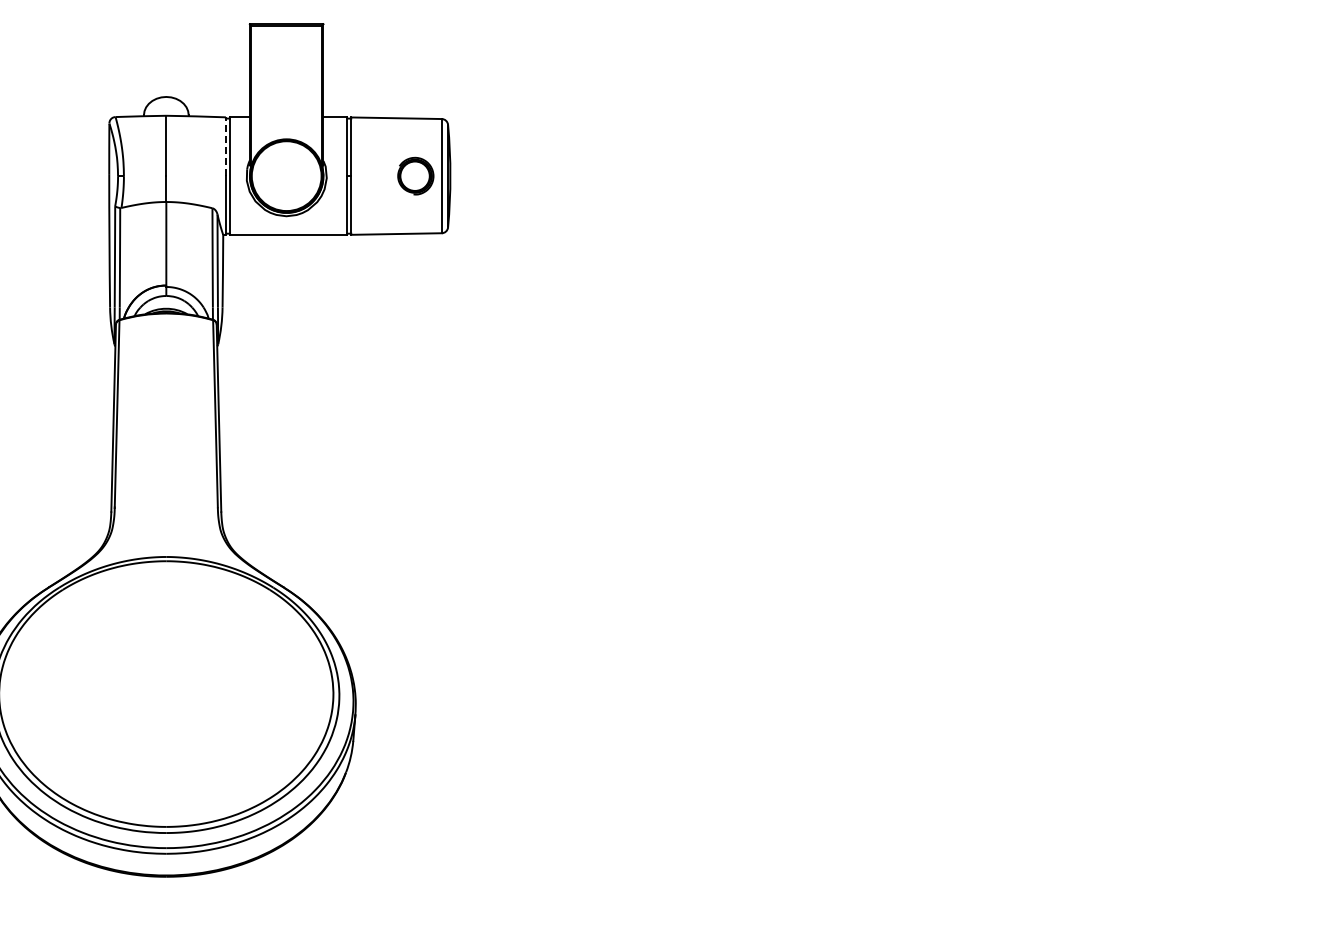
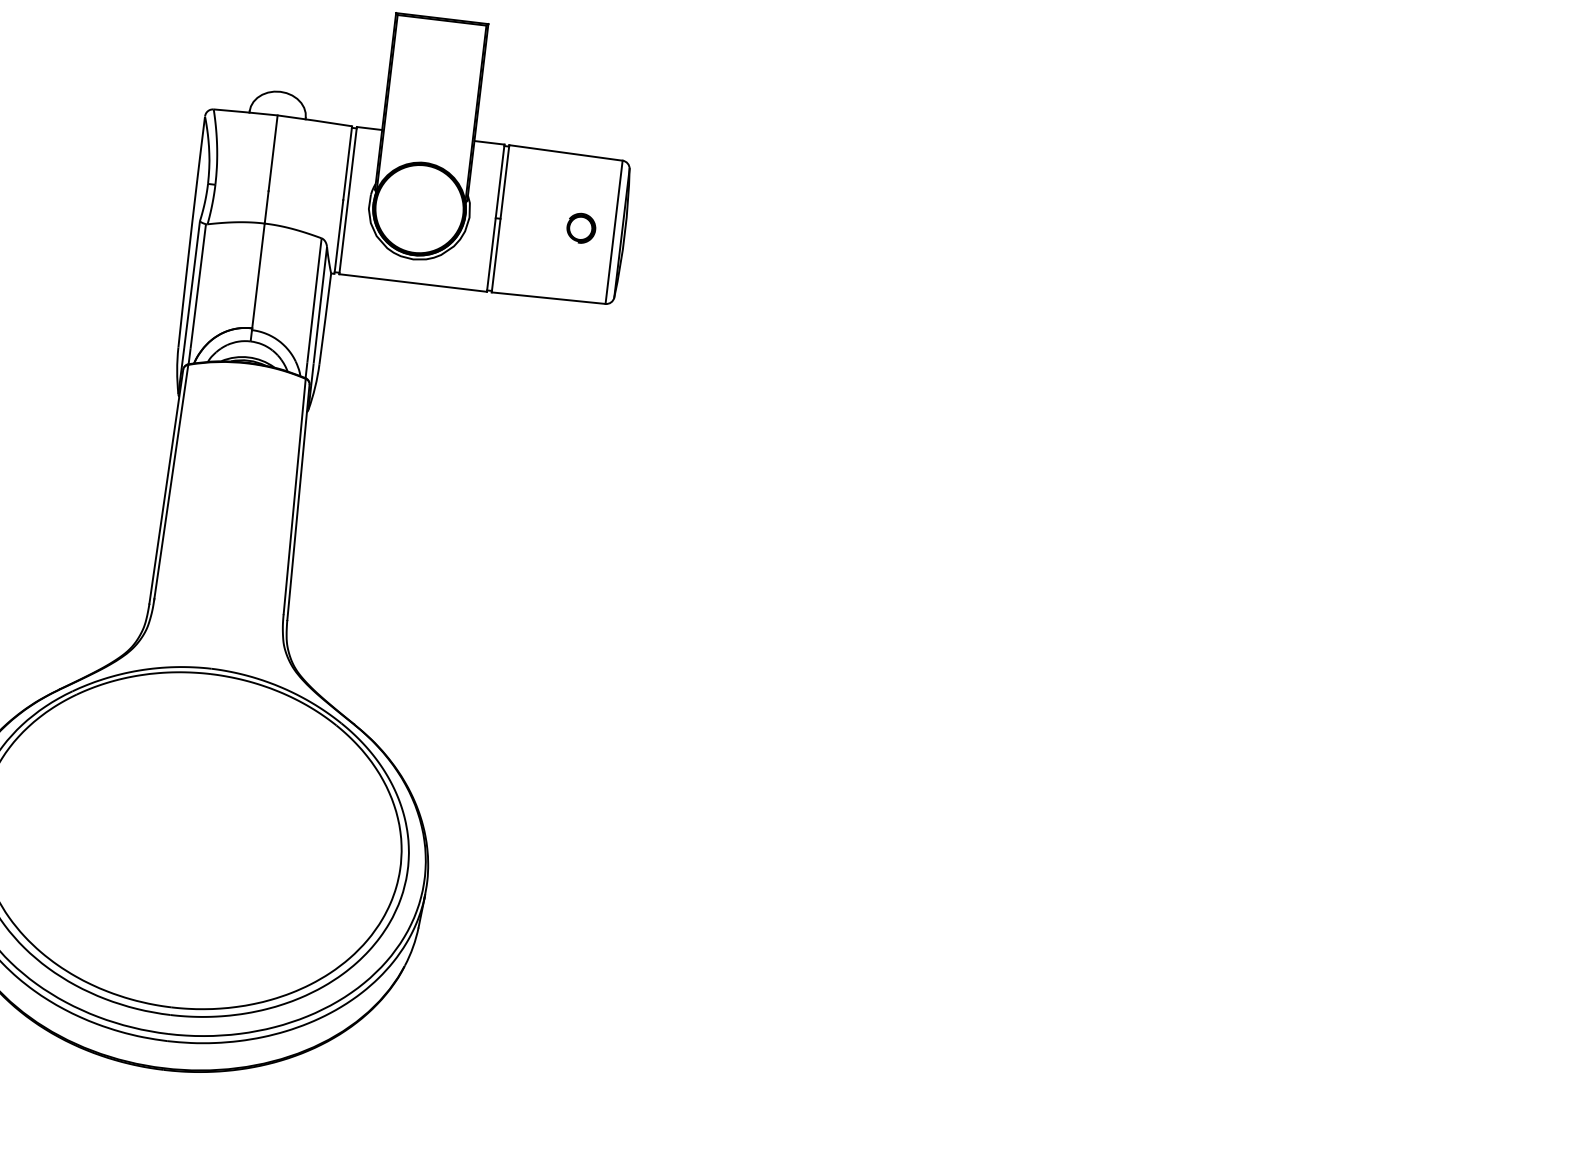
line: (225, 146) -> (347, 162), dashed -> solid
part: (415, 175) -> (581, 227), size x0.62

